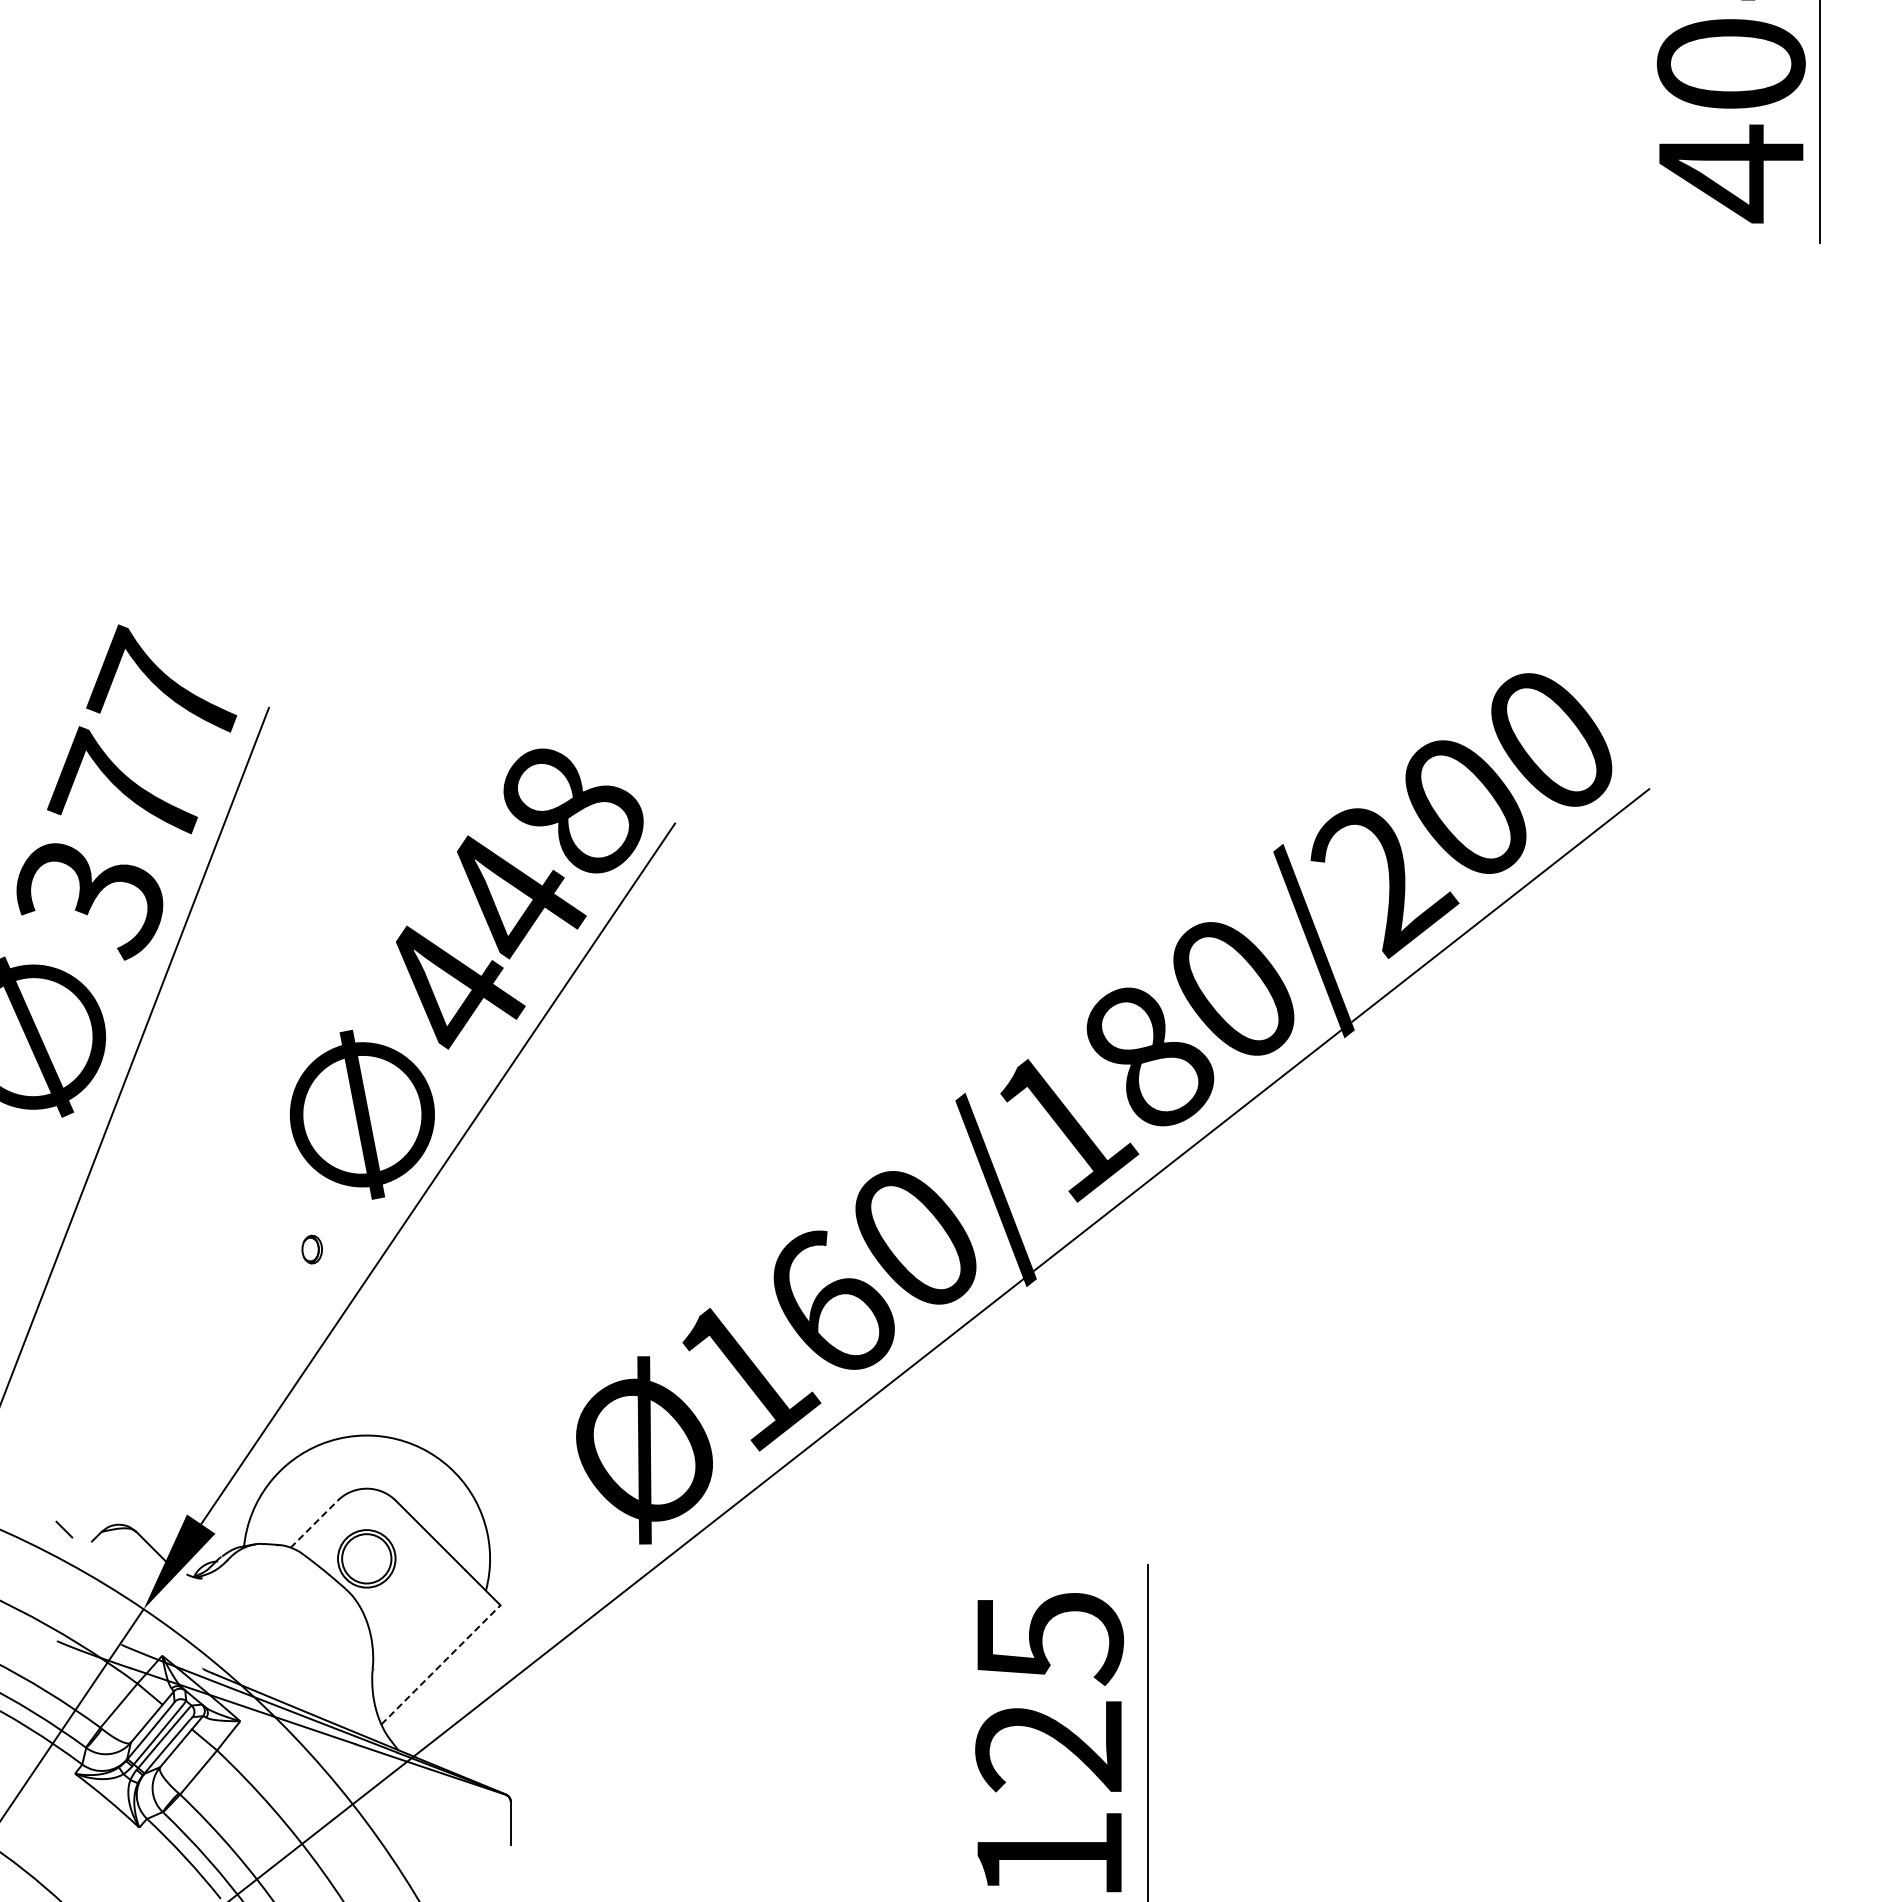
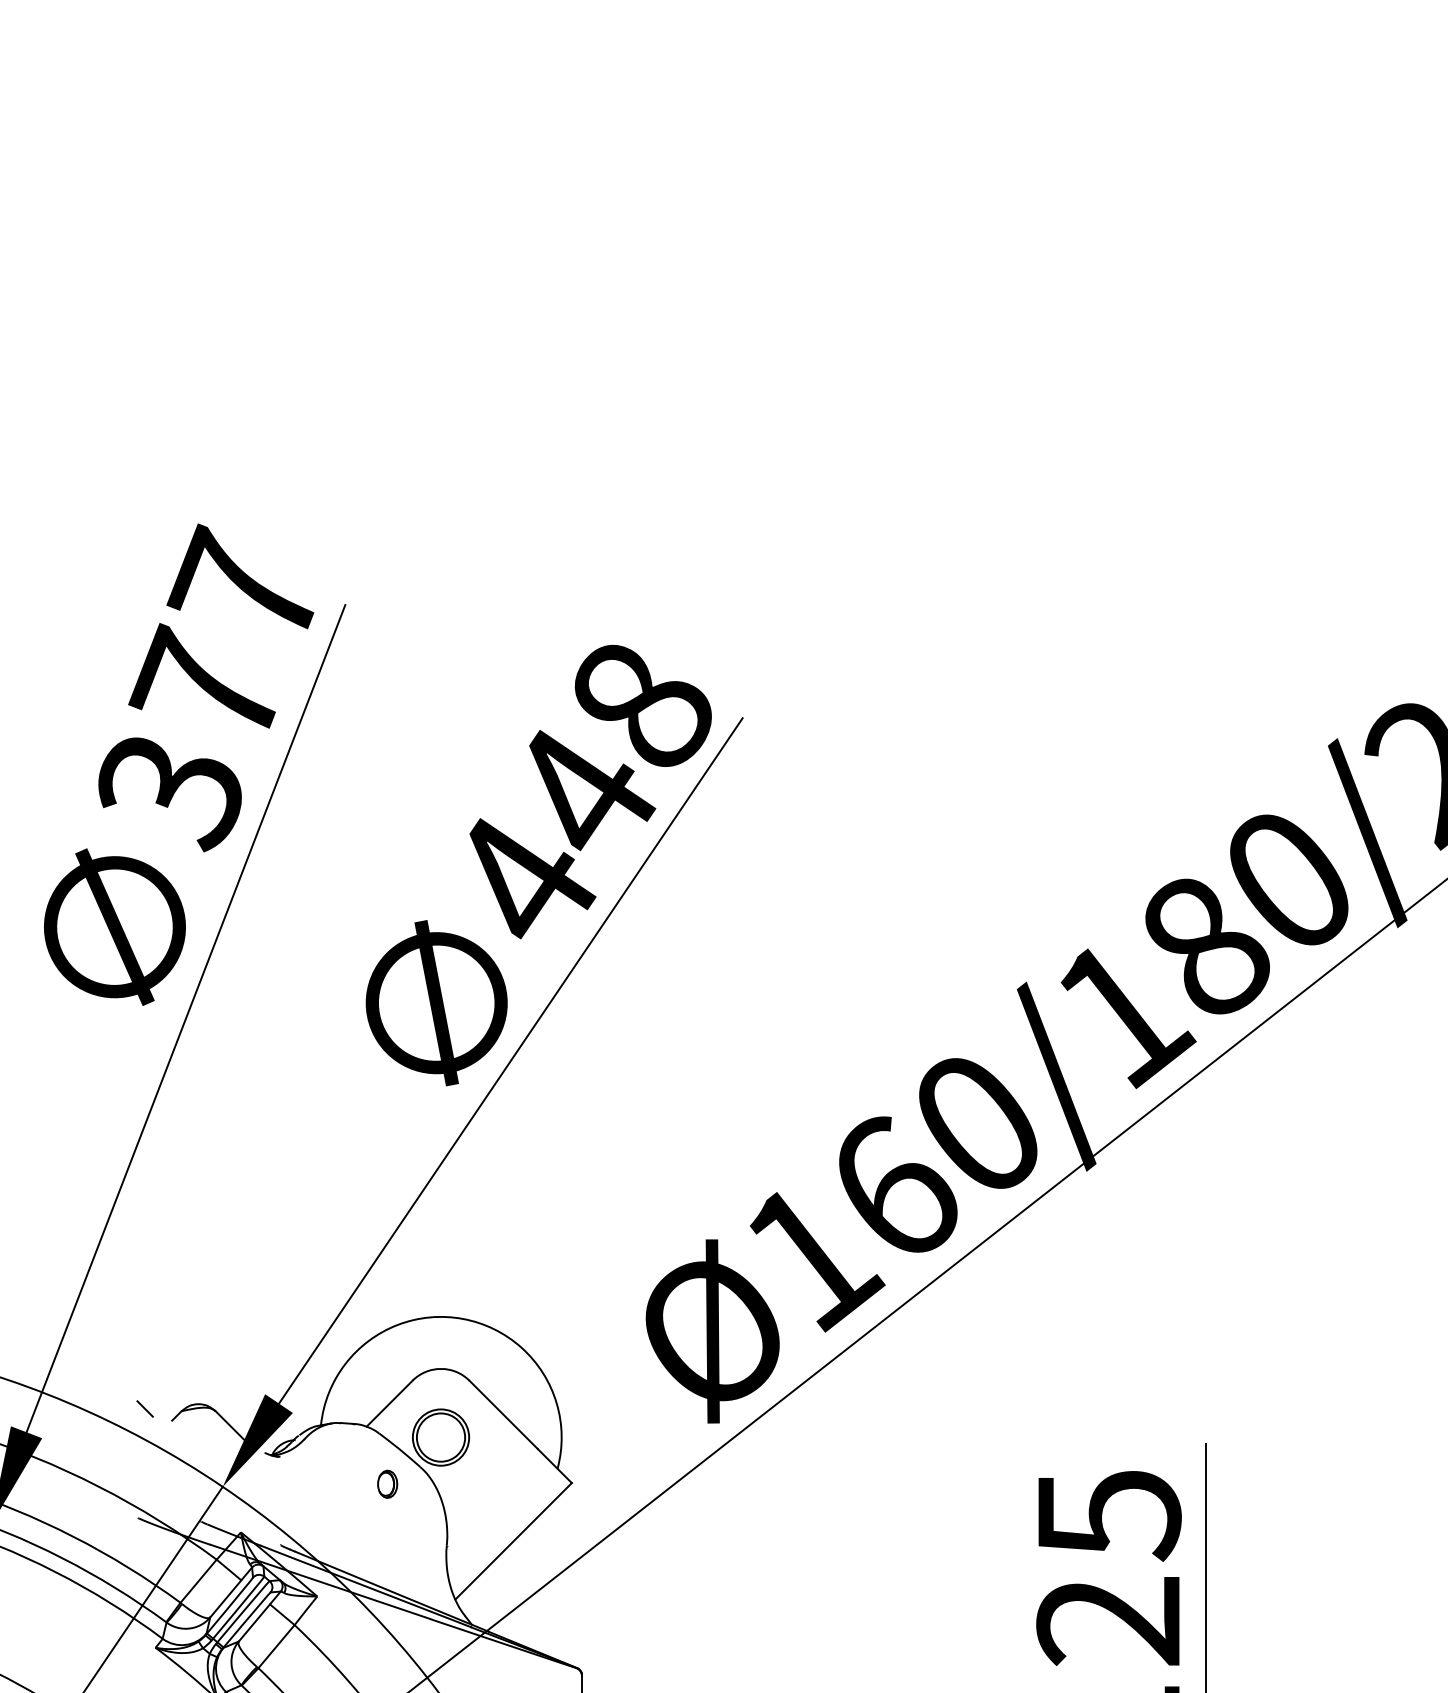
part: (311, 1249) -> (386, 1484), moved
line: (314, 1523) -> (389, 1402), dashed -> solid
line: (441, 1664) -> (514, 1540), dashed -> solid

